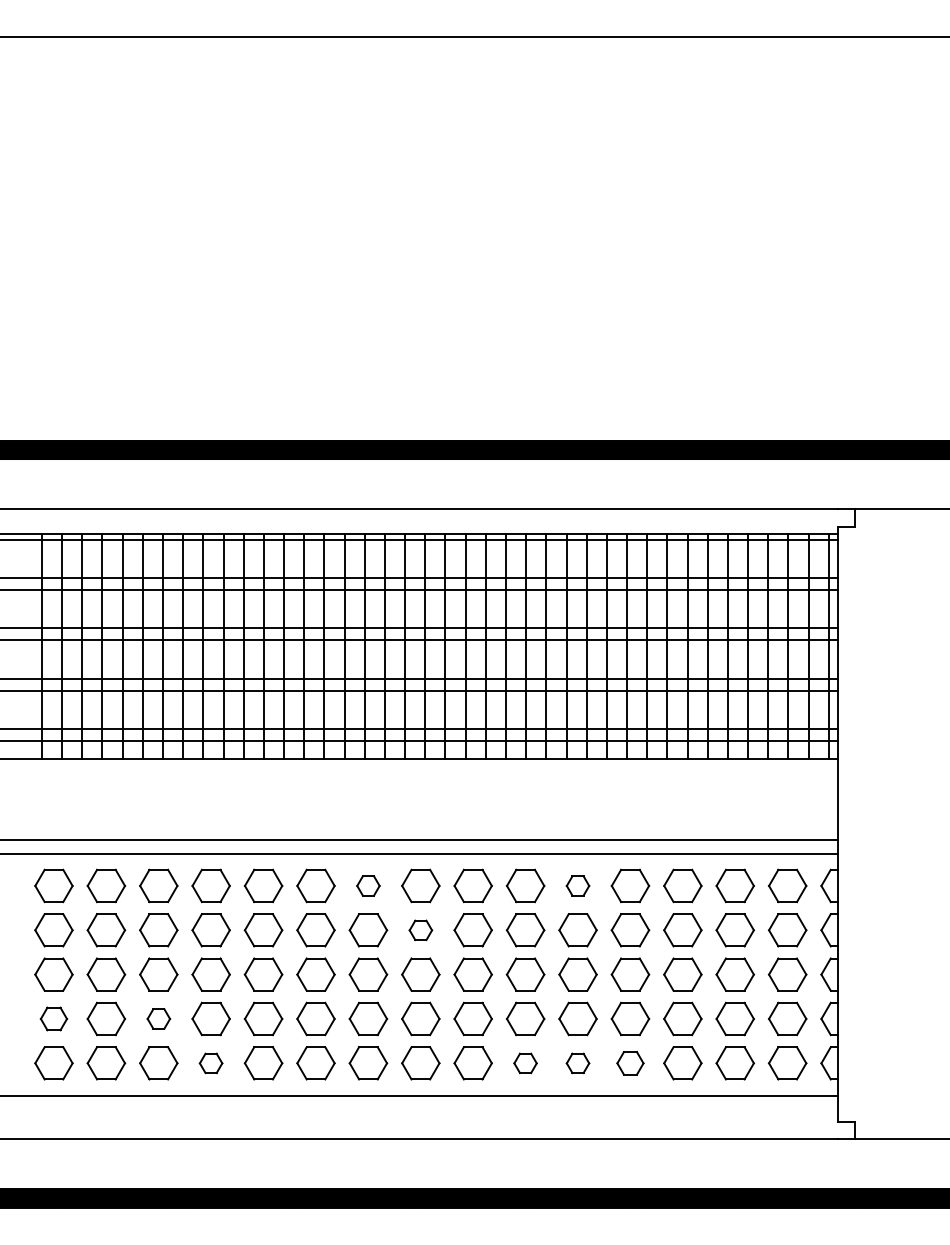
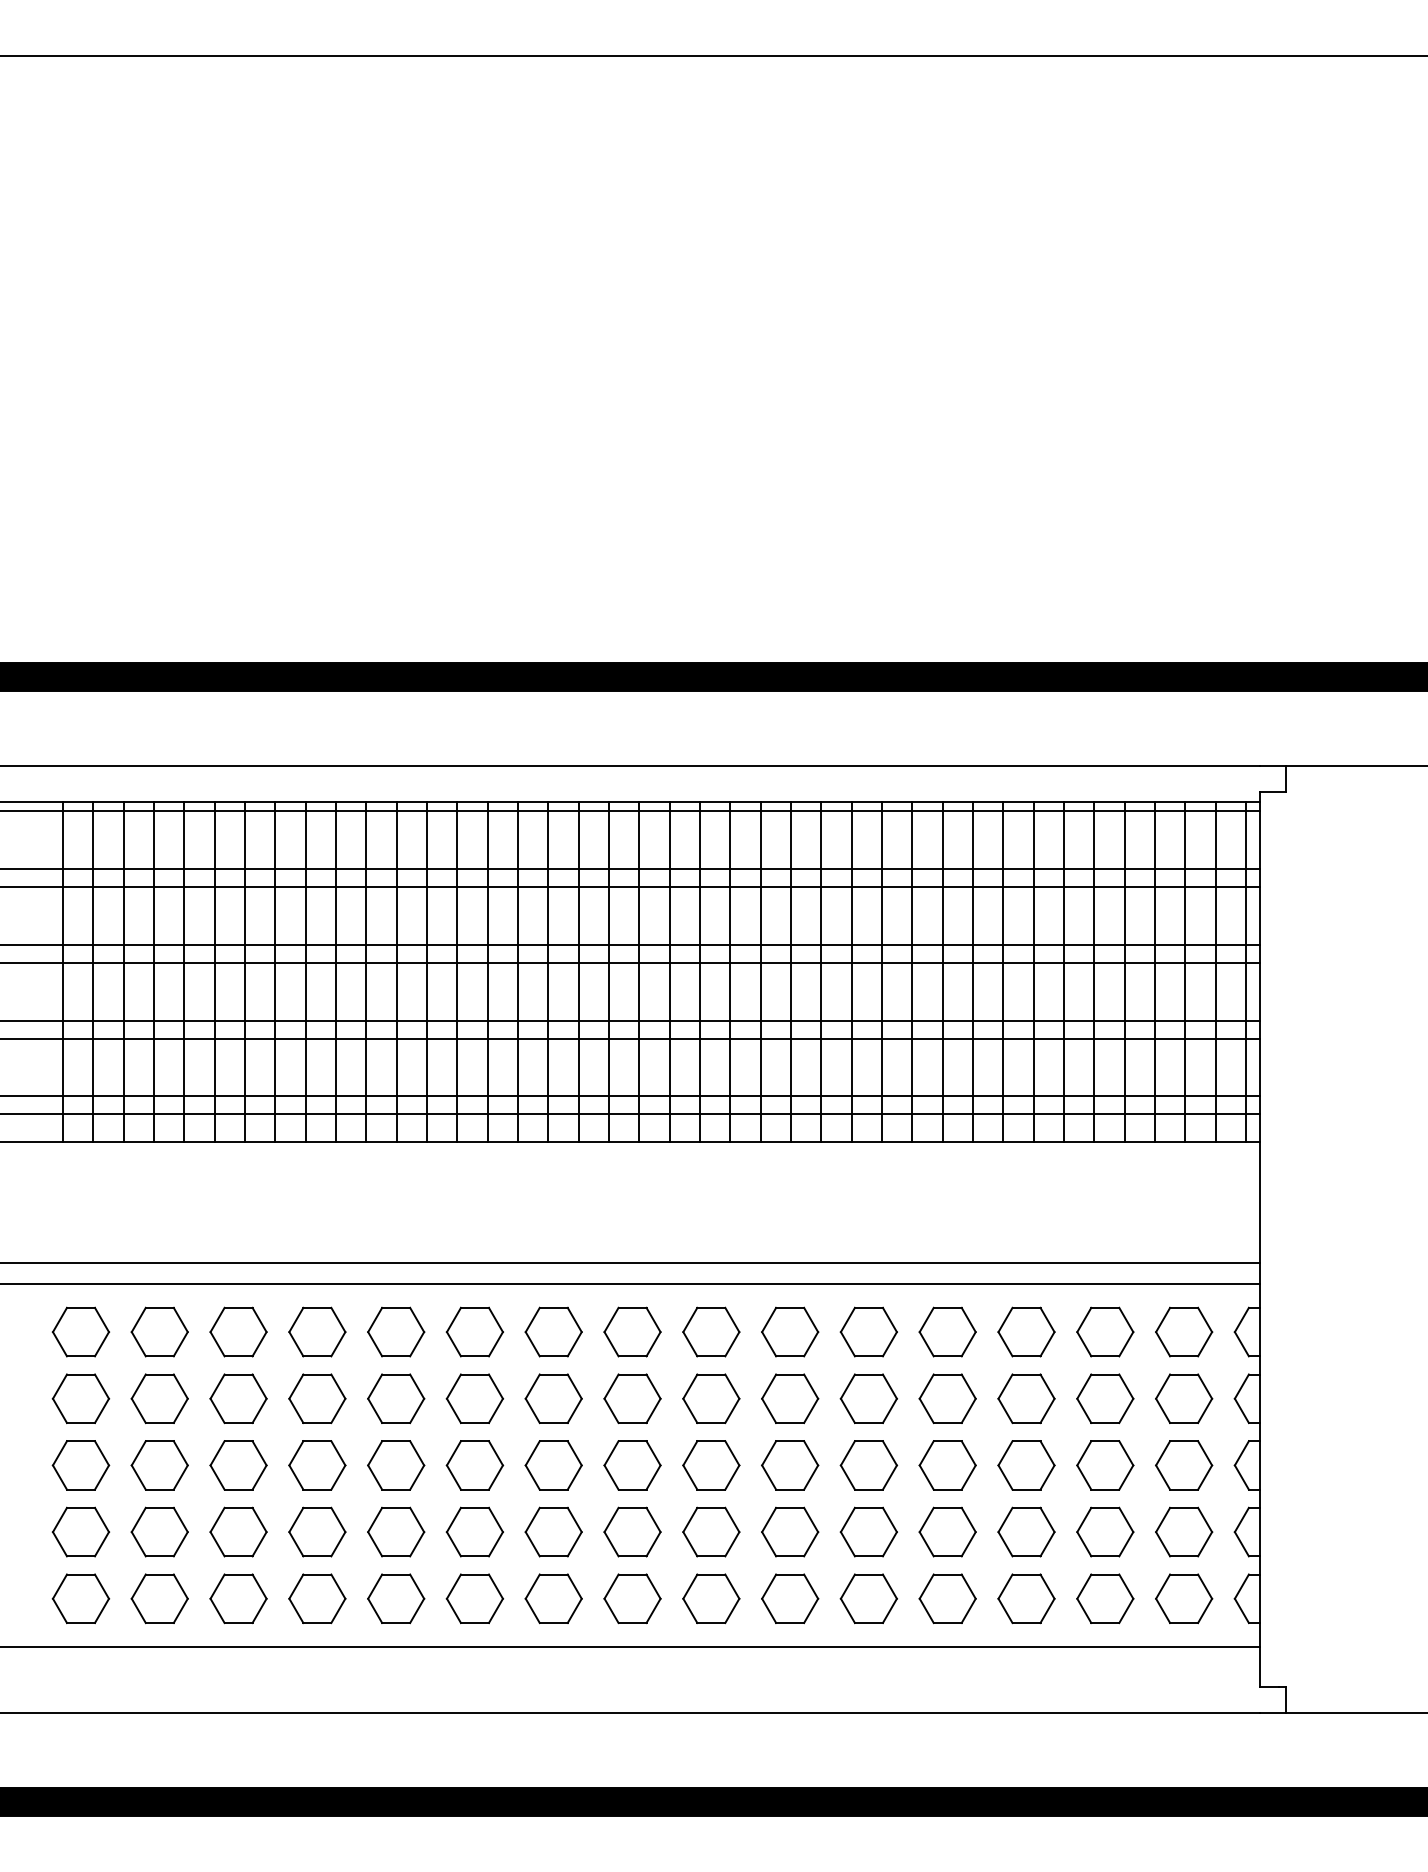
part: (368, 885) -> (553, 1331), size x1.67
part: (577, 885) -> (868, 1331), size x1.67
part: (420, 930) -> (632, 1399), size x1.67
part: (53, 1018) -> (80, 1531), size x1.43
part: (158, 1018) -> (238, 1531), size x1.67
part: (210, 1063) -> (316, 1599), size x1.67
part: (525, 1063) -> (789, 1599), size x1.67
part: (577, 1063) -> (868, 1599), size x1.67
part: (630, 1063) -> (947, 1599), size x1.43

